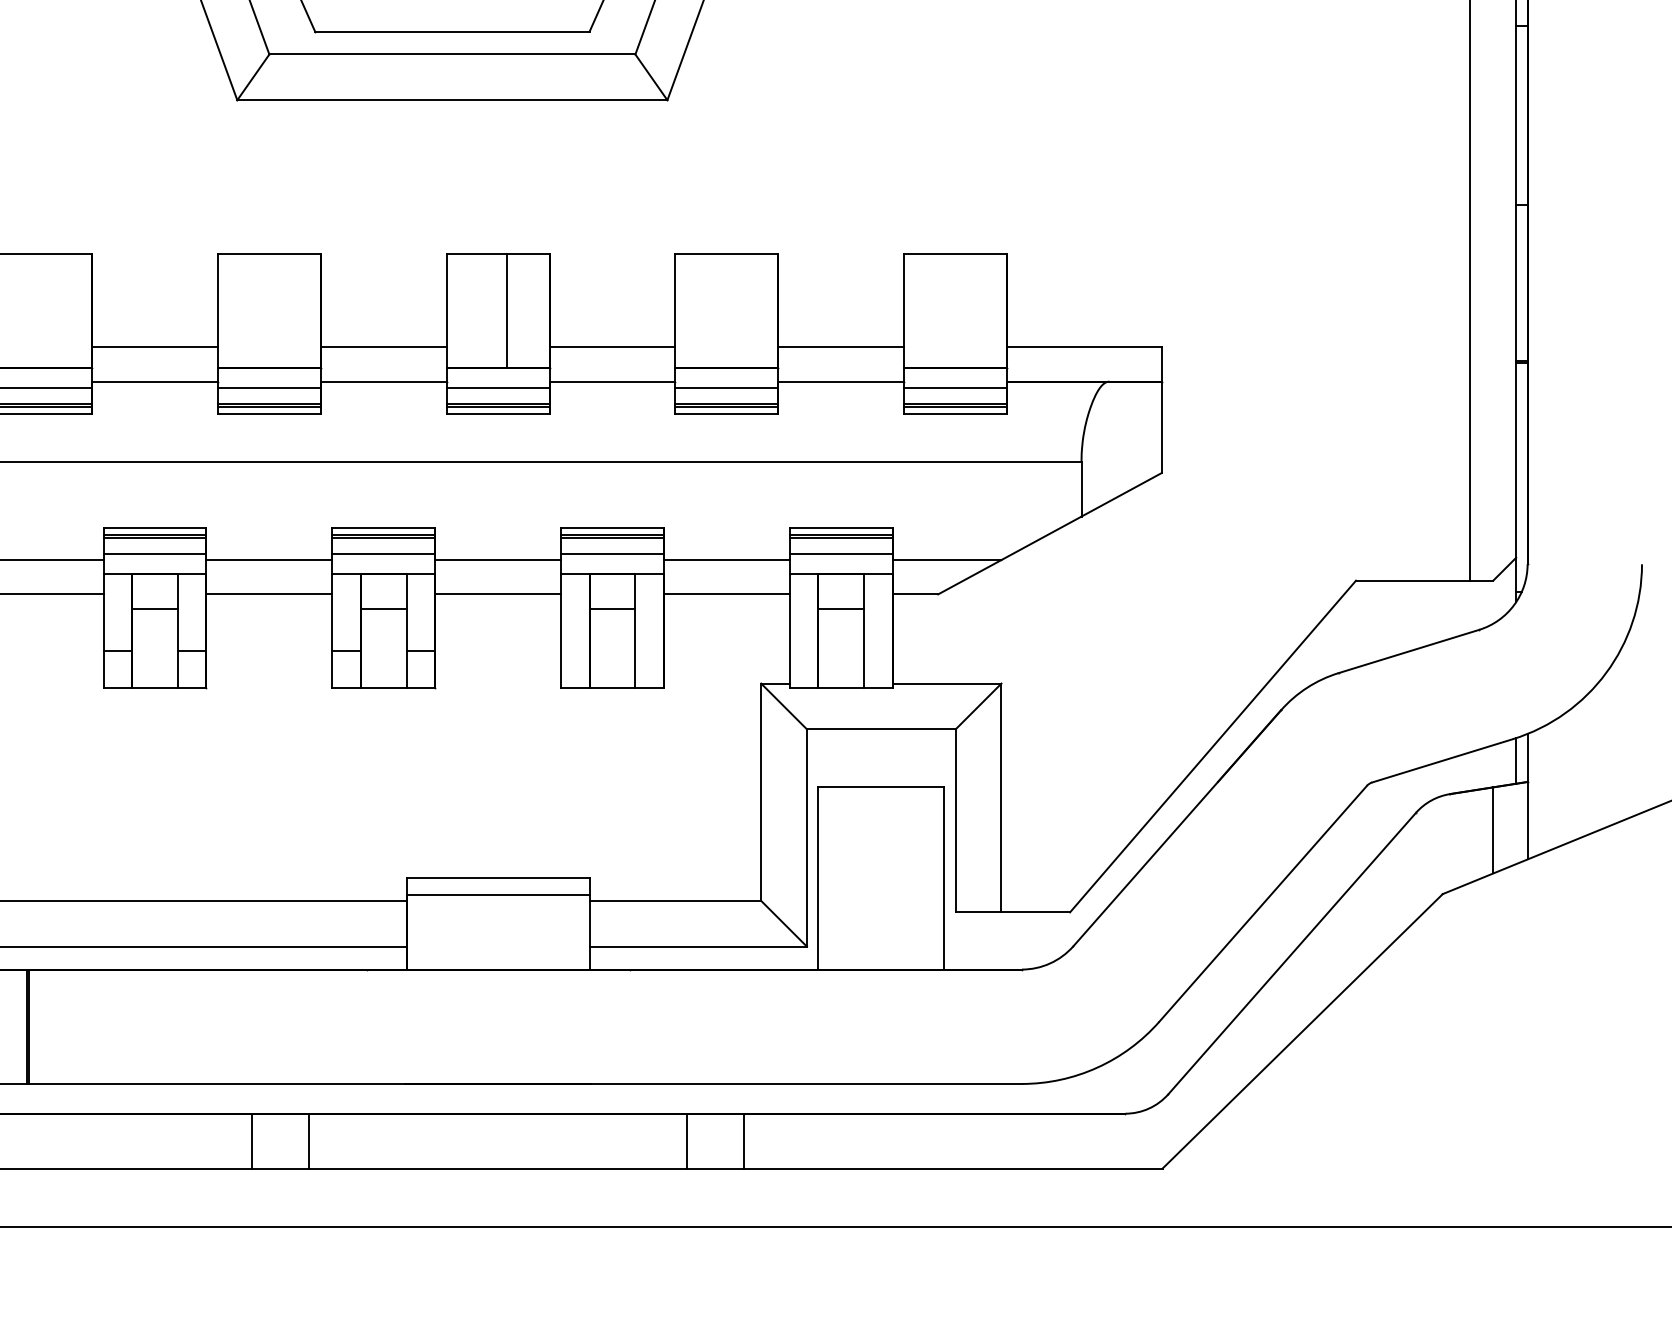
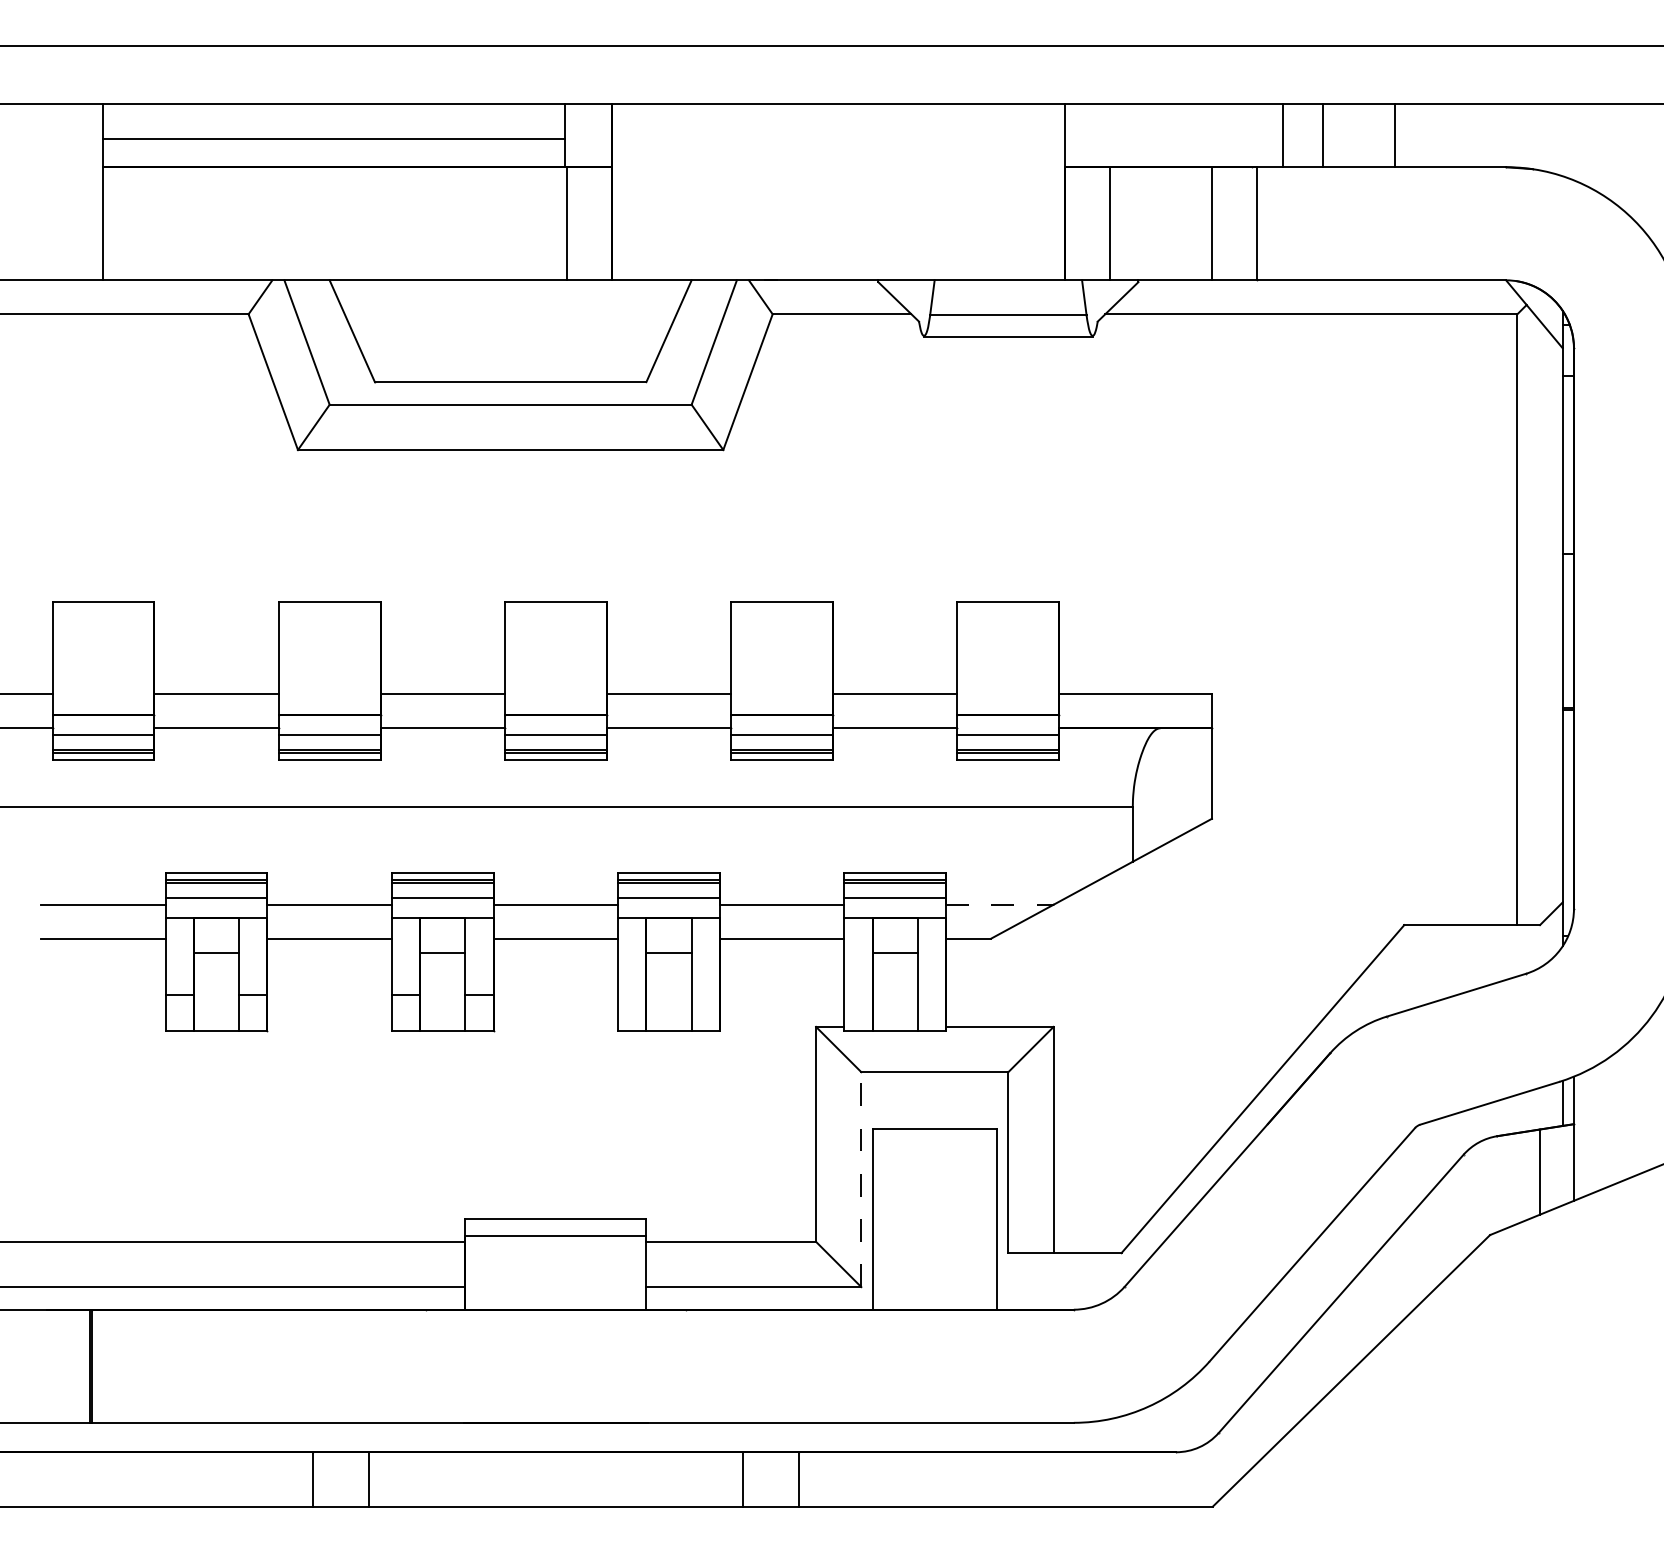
line: (506, 310) -> (564, 657), removed
line: (946, 559) -> (999, 904), solid -> dashed
line: (807, 837) -> (861, 1179), solid -> dashed

